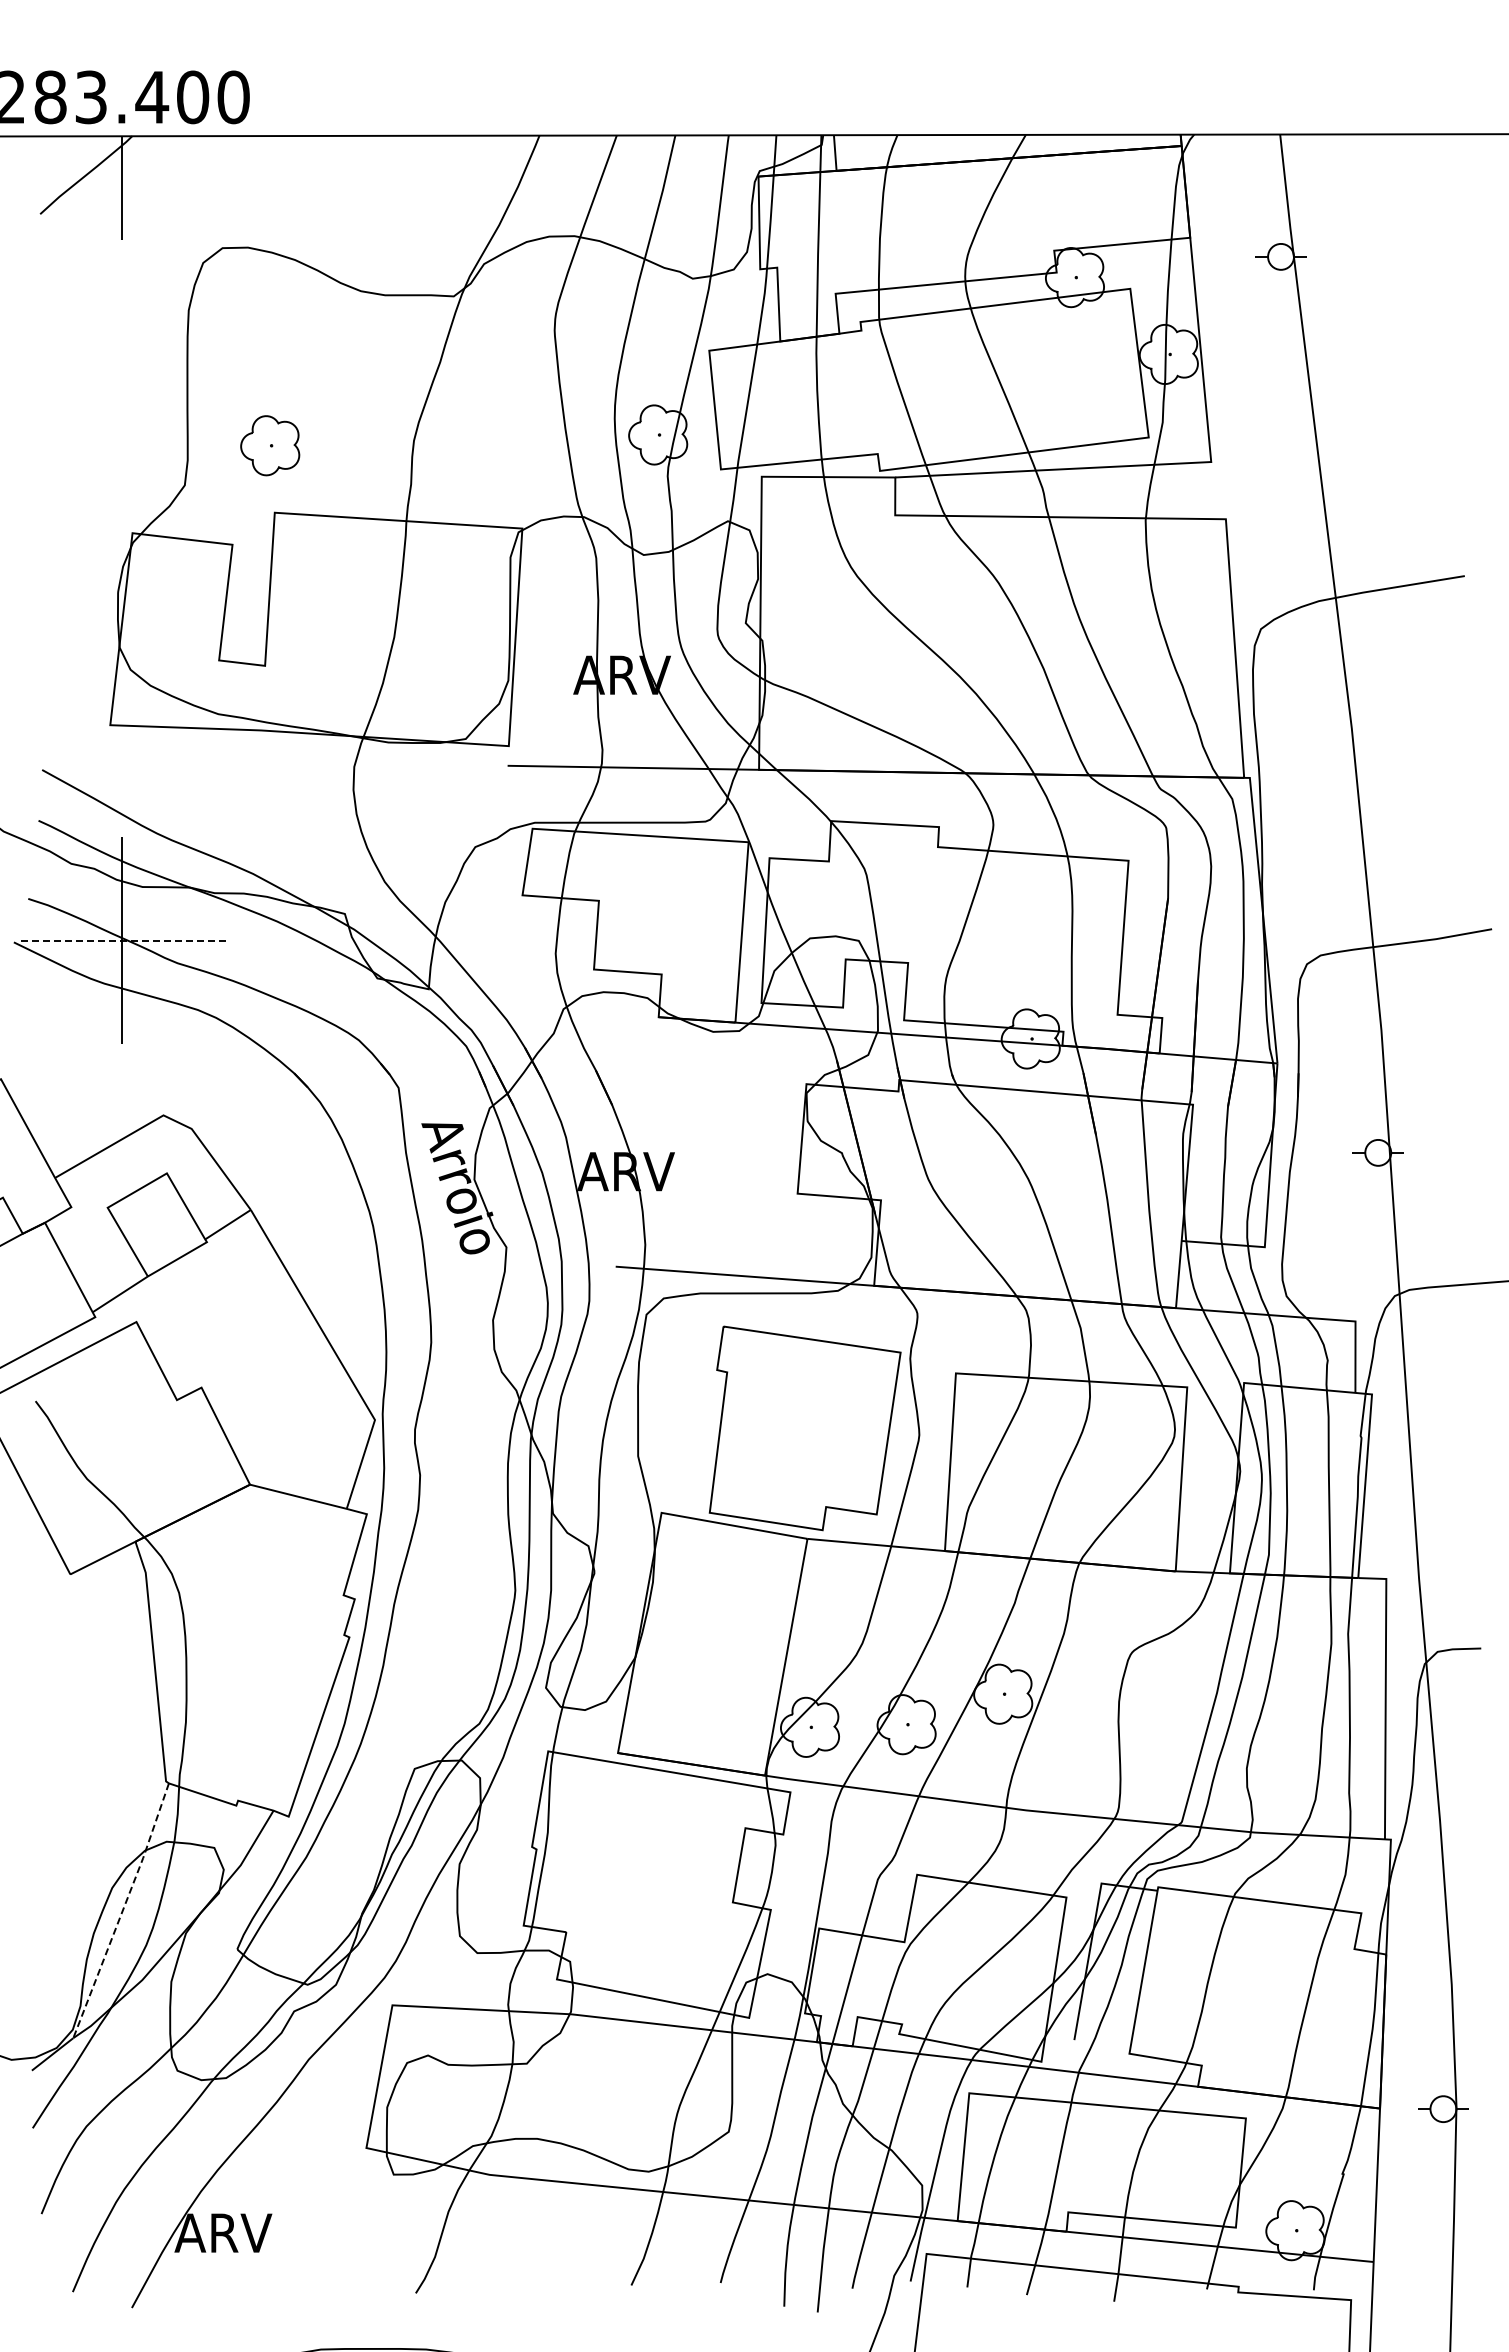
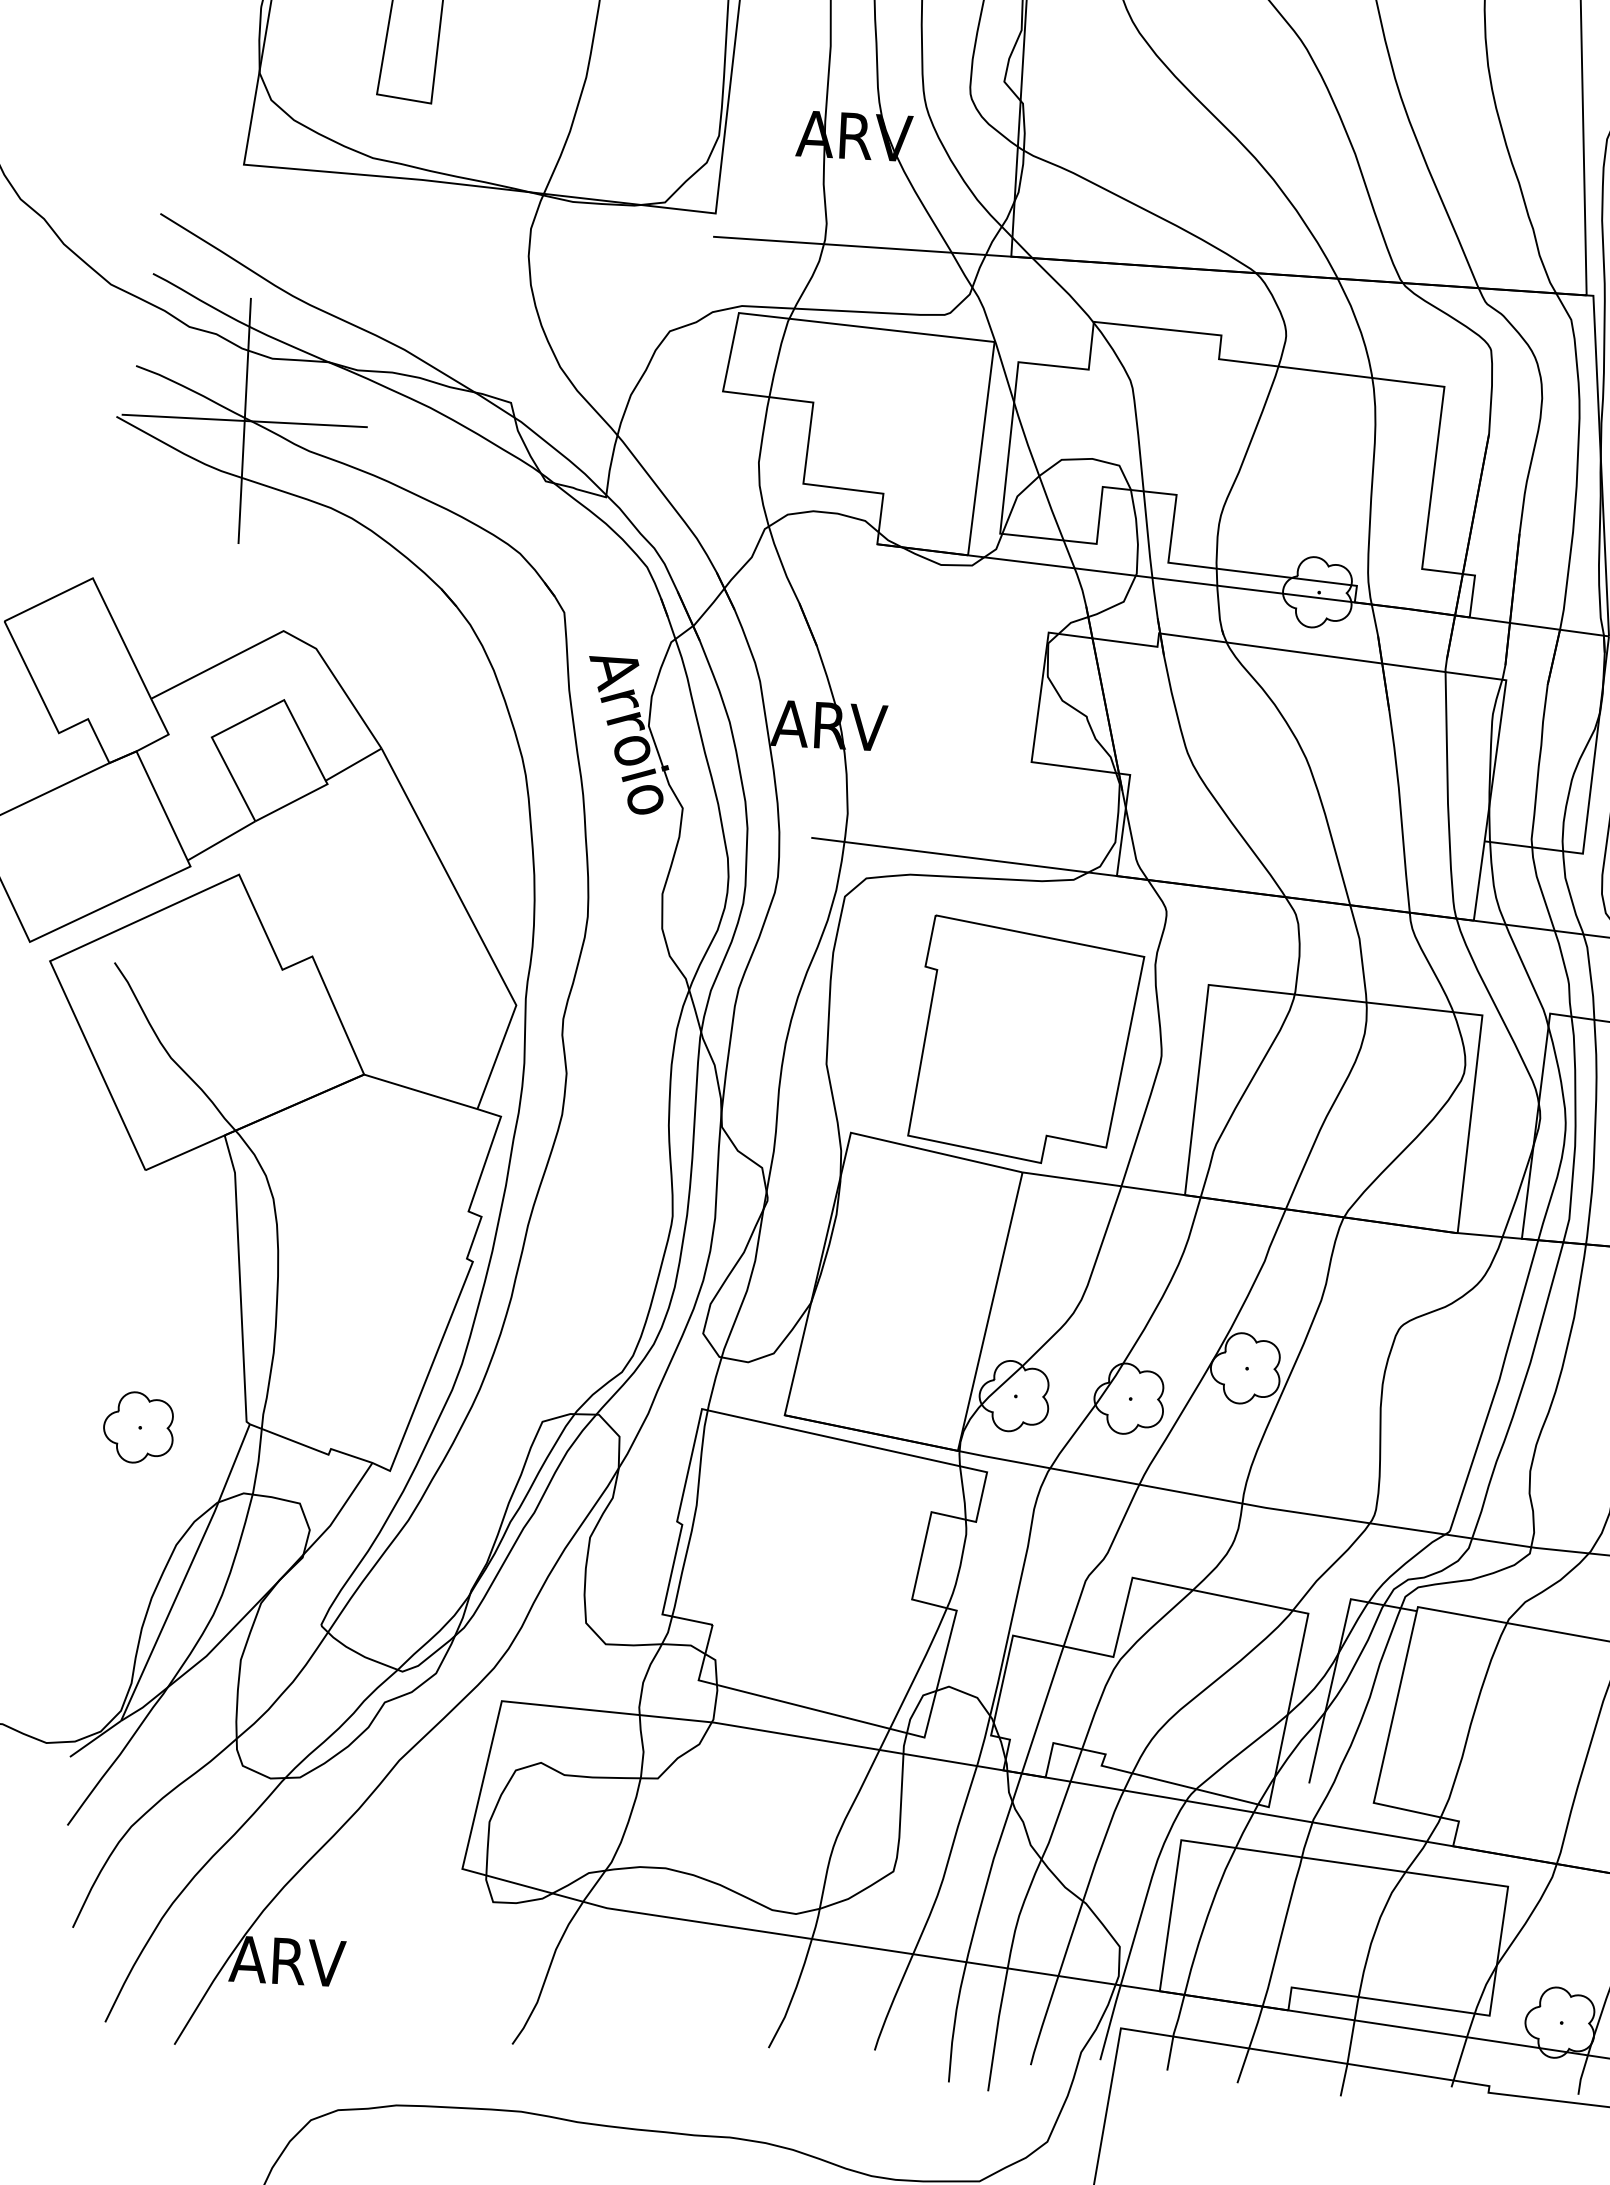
line: (121, 940) -> (244, 420), dashed -> solid
part: (75, 1790) -> (138, 1427), added
line: (122, 1910) -> (187, 1572), dashed -> solid

